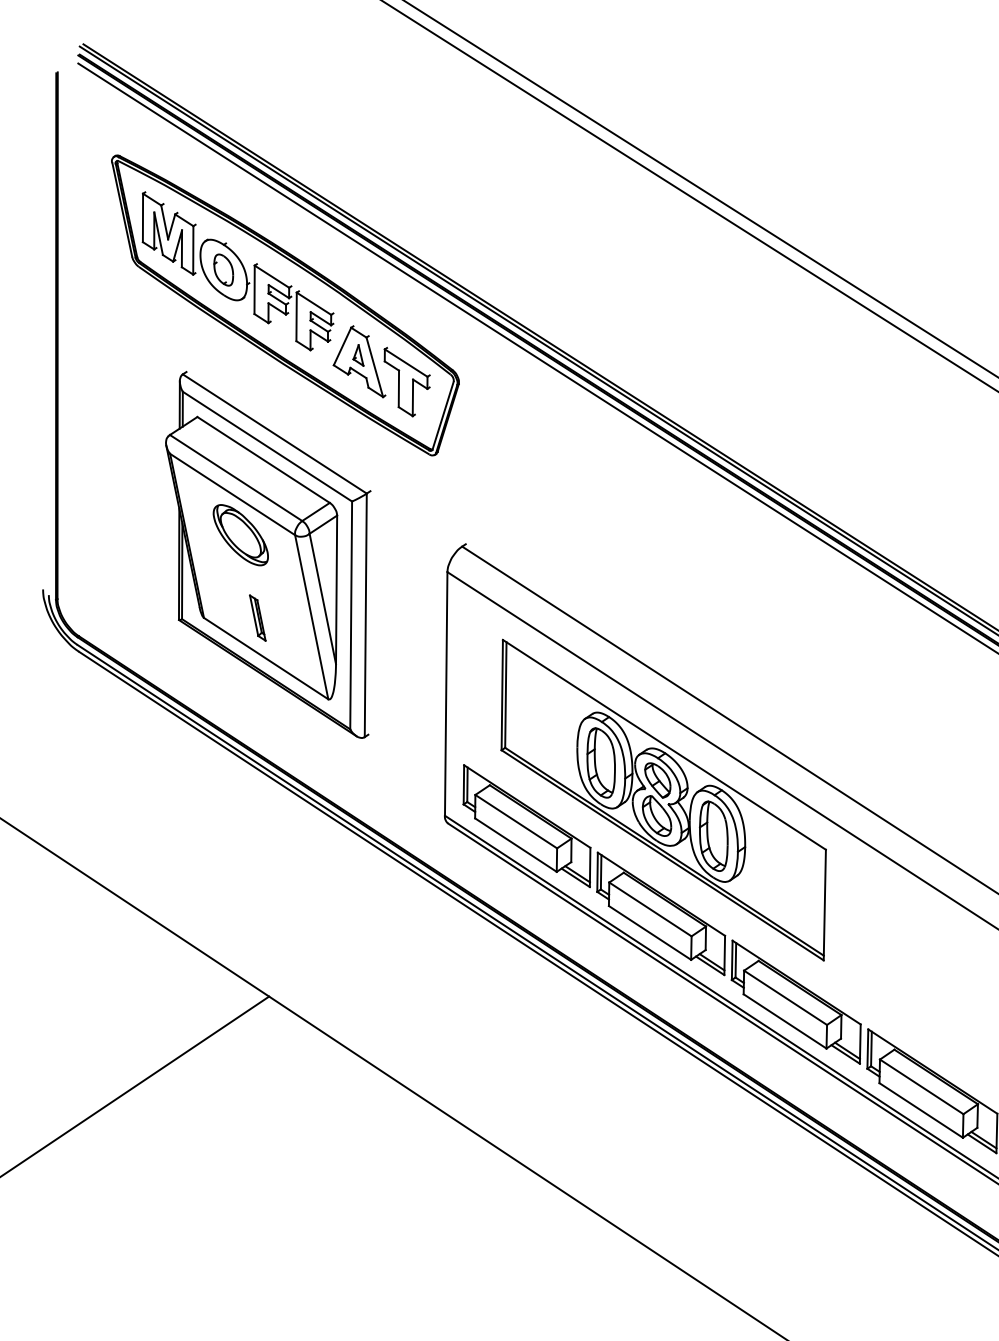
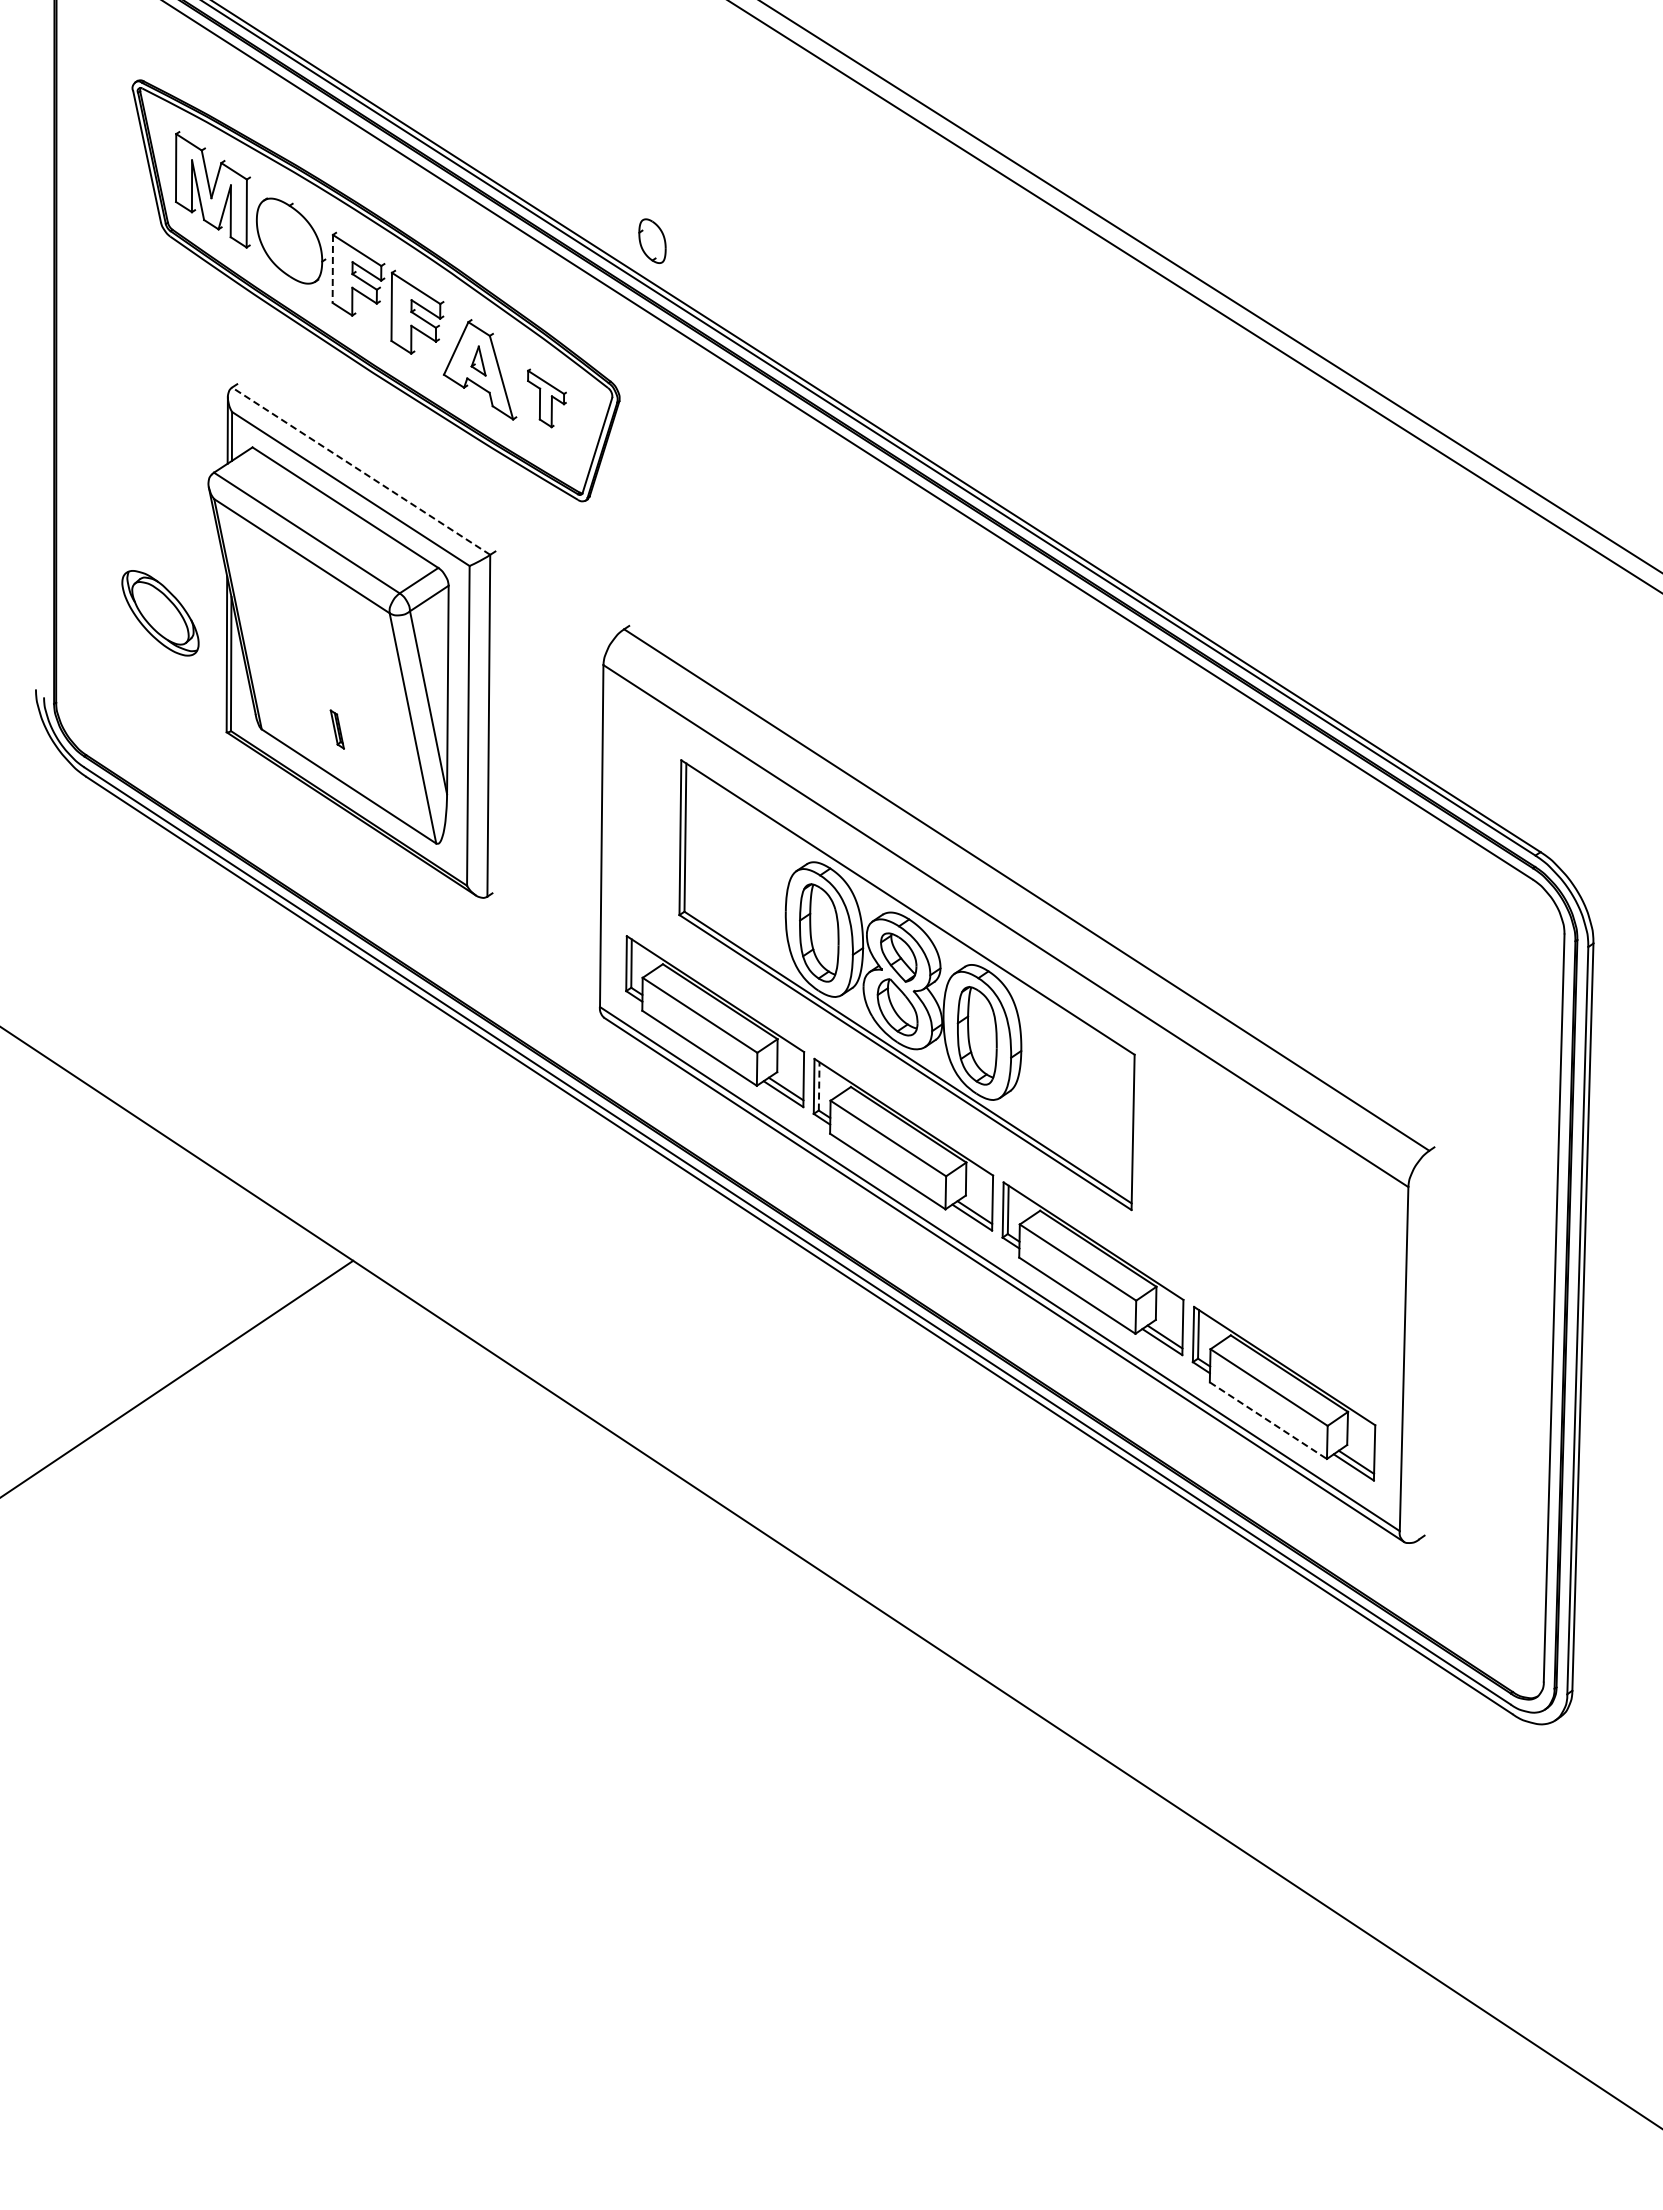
part: (223, 269) -> (652, 240), moved
line: (254, 289) -> (332, 268), solid -> dashed
part: (406, 382) -> (546, 398), size x0.6
line: (275, 434) -> (361, 471), solid -> dashed
part: (240, 535) -> (160, 613), moved
part: (257, 618) -> (337, 729), size x0.6
line: (601, 871) -> (819, 1085), solid -> dashed
line: (921, 1110) -> (1268, 1420), solid -> dashed

